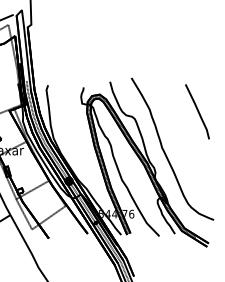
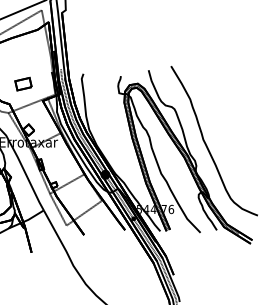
line: (197, 111) -> (240, 101), removed

